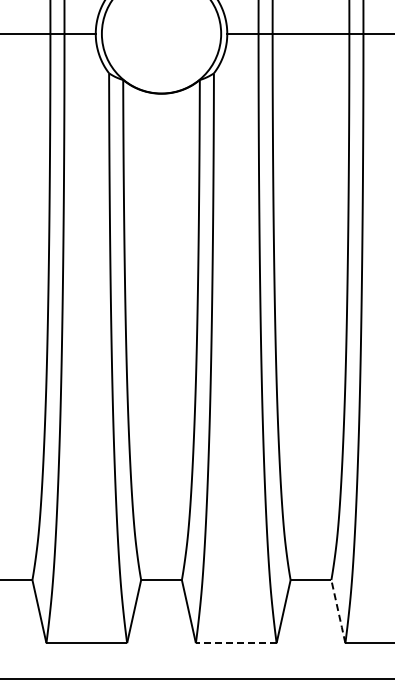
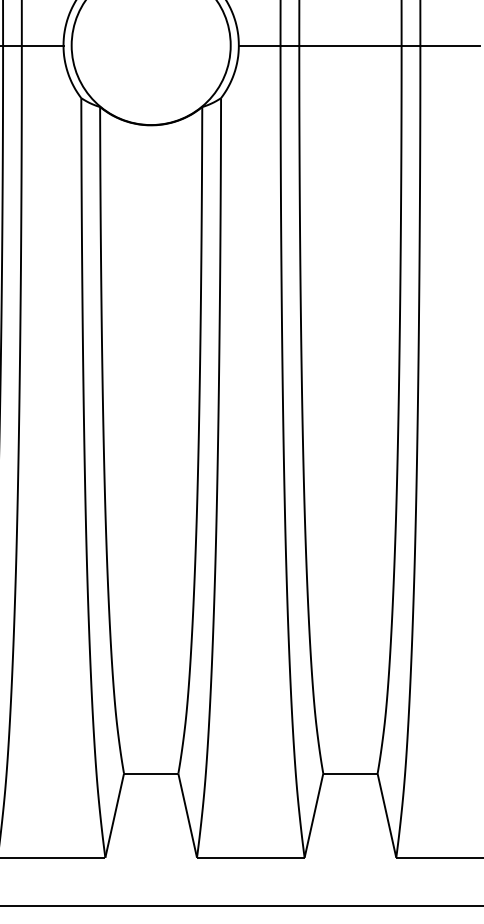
line: (338, 612) -> (387, 816), dashed -> solid
line: (236, 643) -> (251, 858), dashed -> solid

